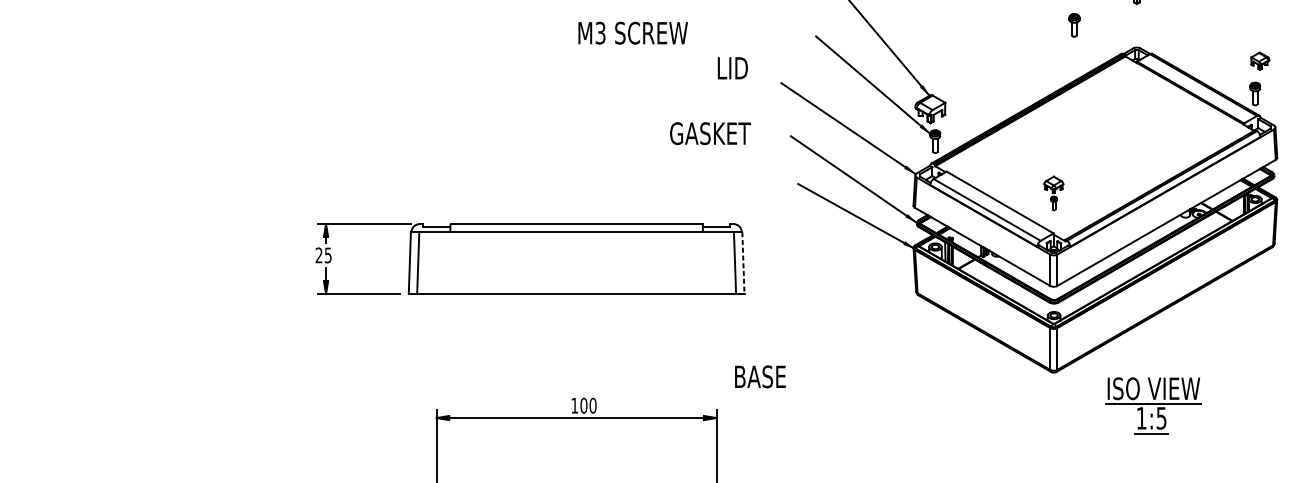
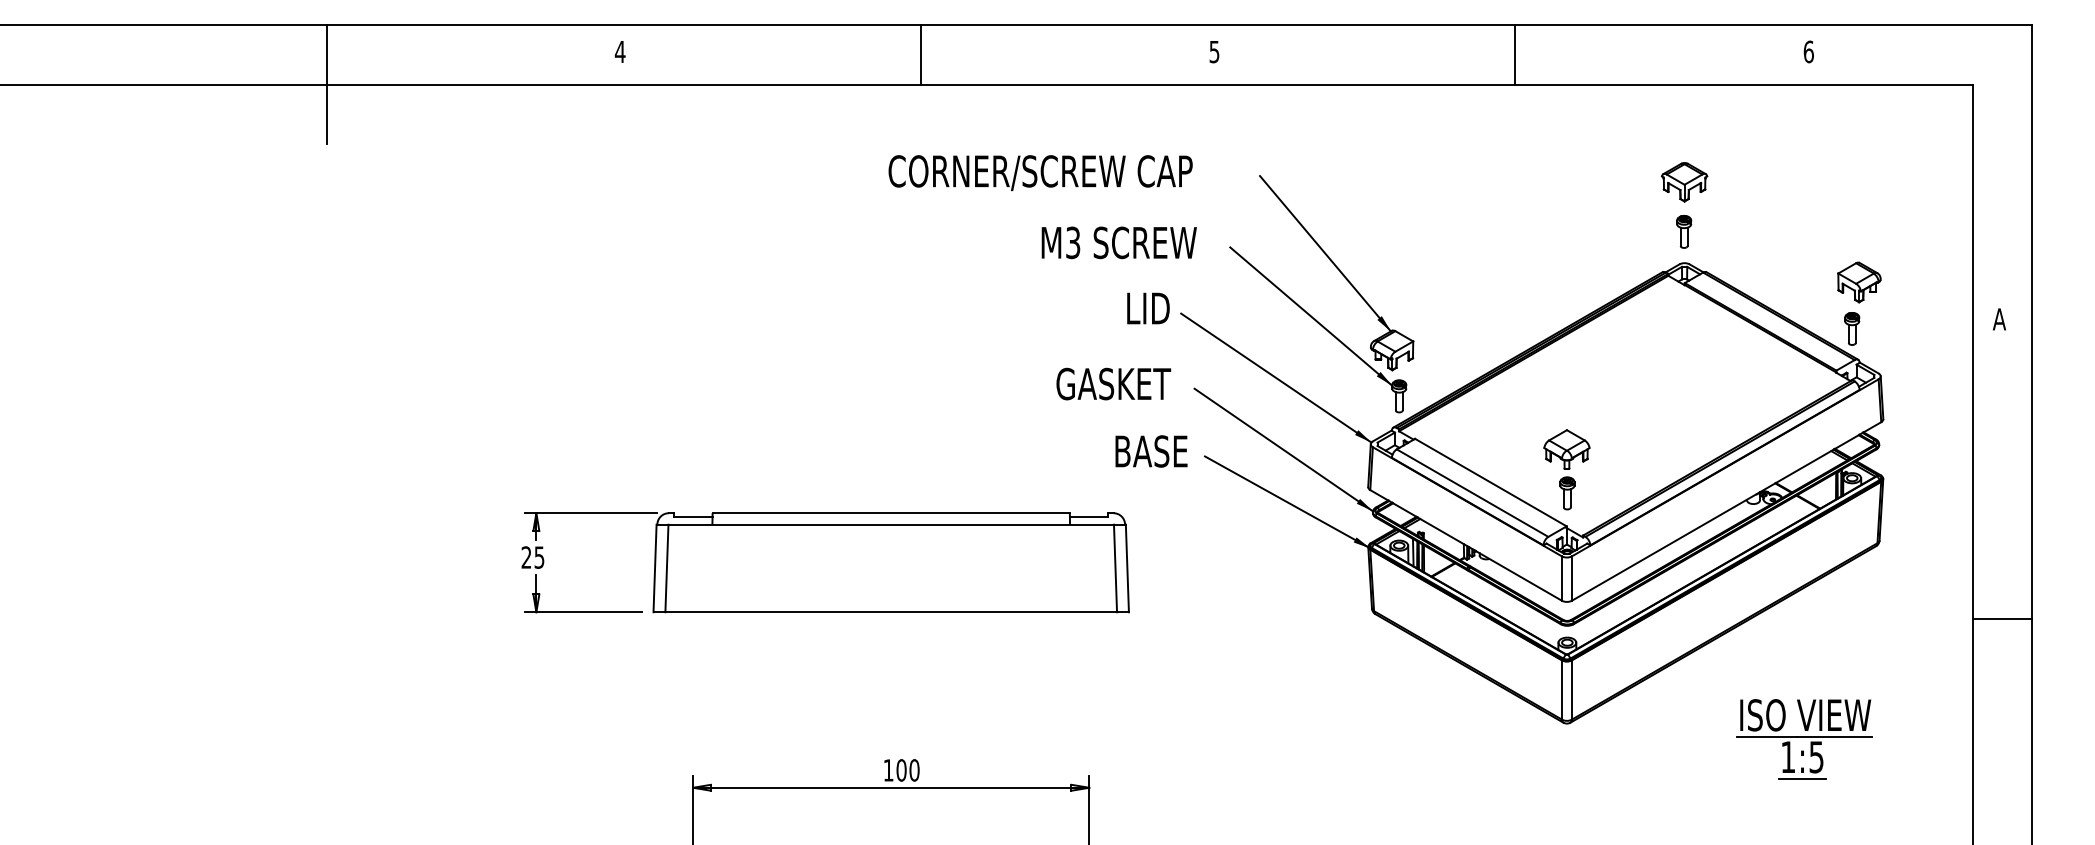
part: (1074, 25) -> (1684, 231), moved
text: (632, 32) -> (1118, 242), moved
part: (1260, 61) -> (1859, 282), size x1.67
text: (732, 68) -> (1148, 308), moved
text: (710, 133) -> (1113, 383), moved
part: (1053, 193) -> (1566, 469), size x1.67
line: (743, 263) -> (1127, 568), dashed -> solid
text: (760, 376) -> (1151, 451), moved
part: (1153, 405) -> (1804, 739), moved

